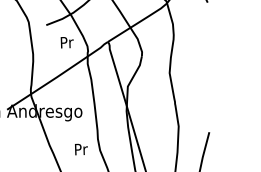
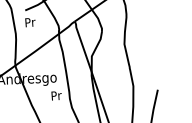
text: (66, 42) -> (29, 22), moved
text: (81, 149) -> (56, 95), moved

